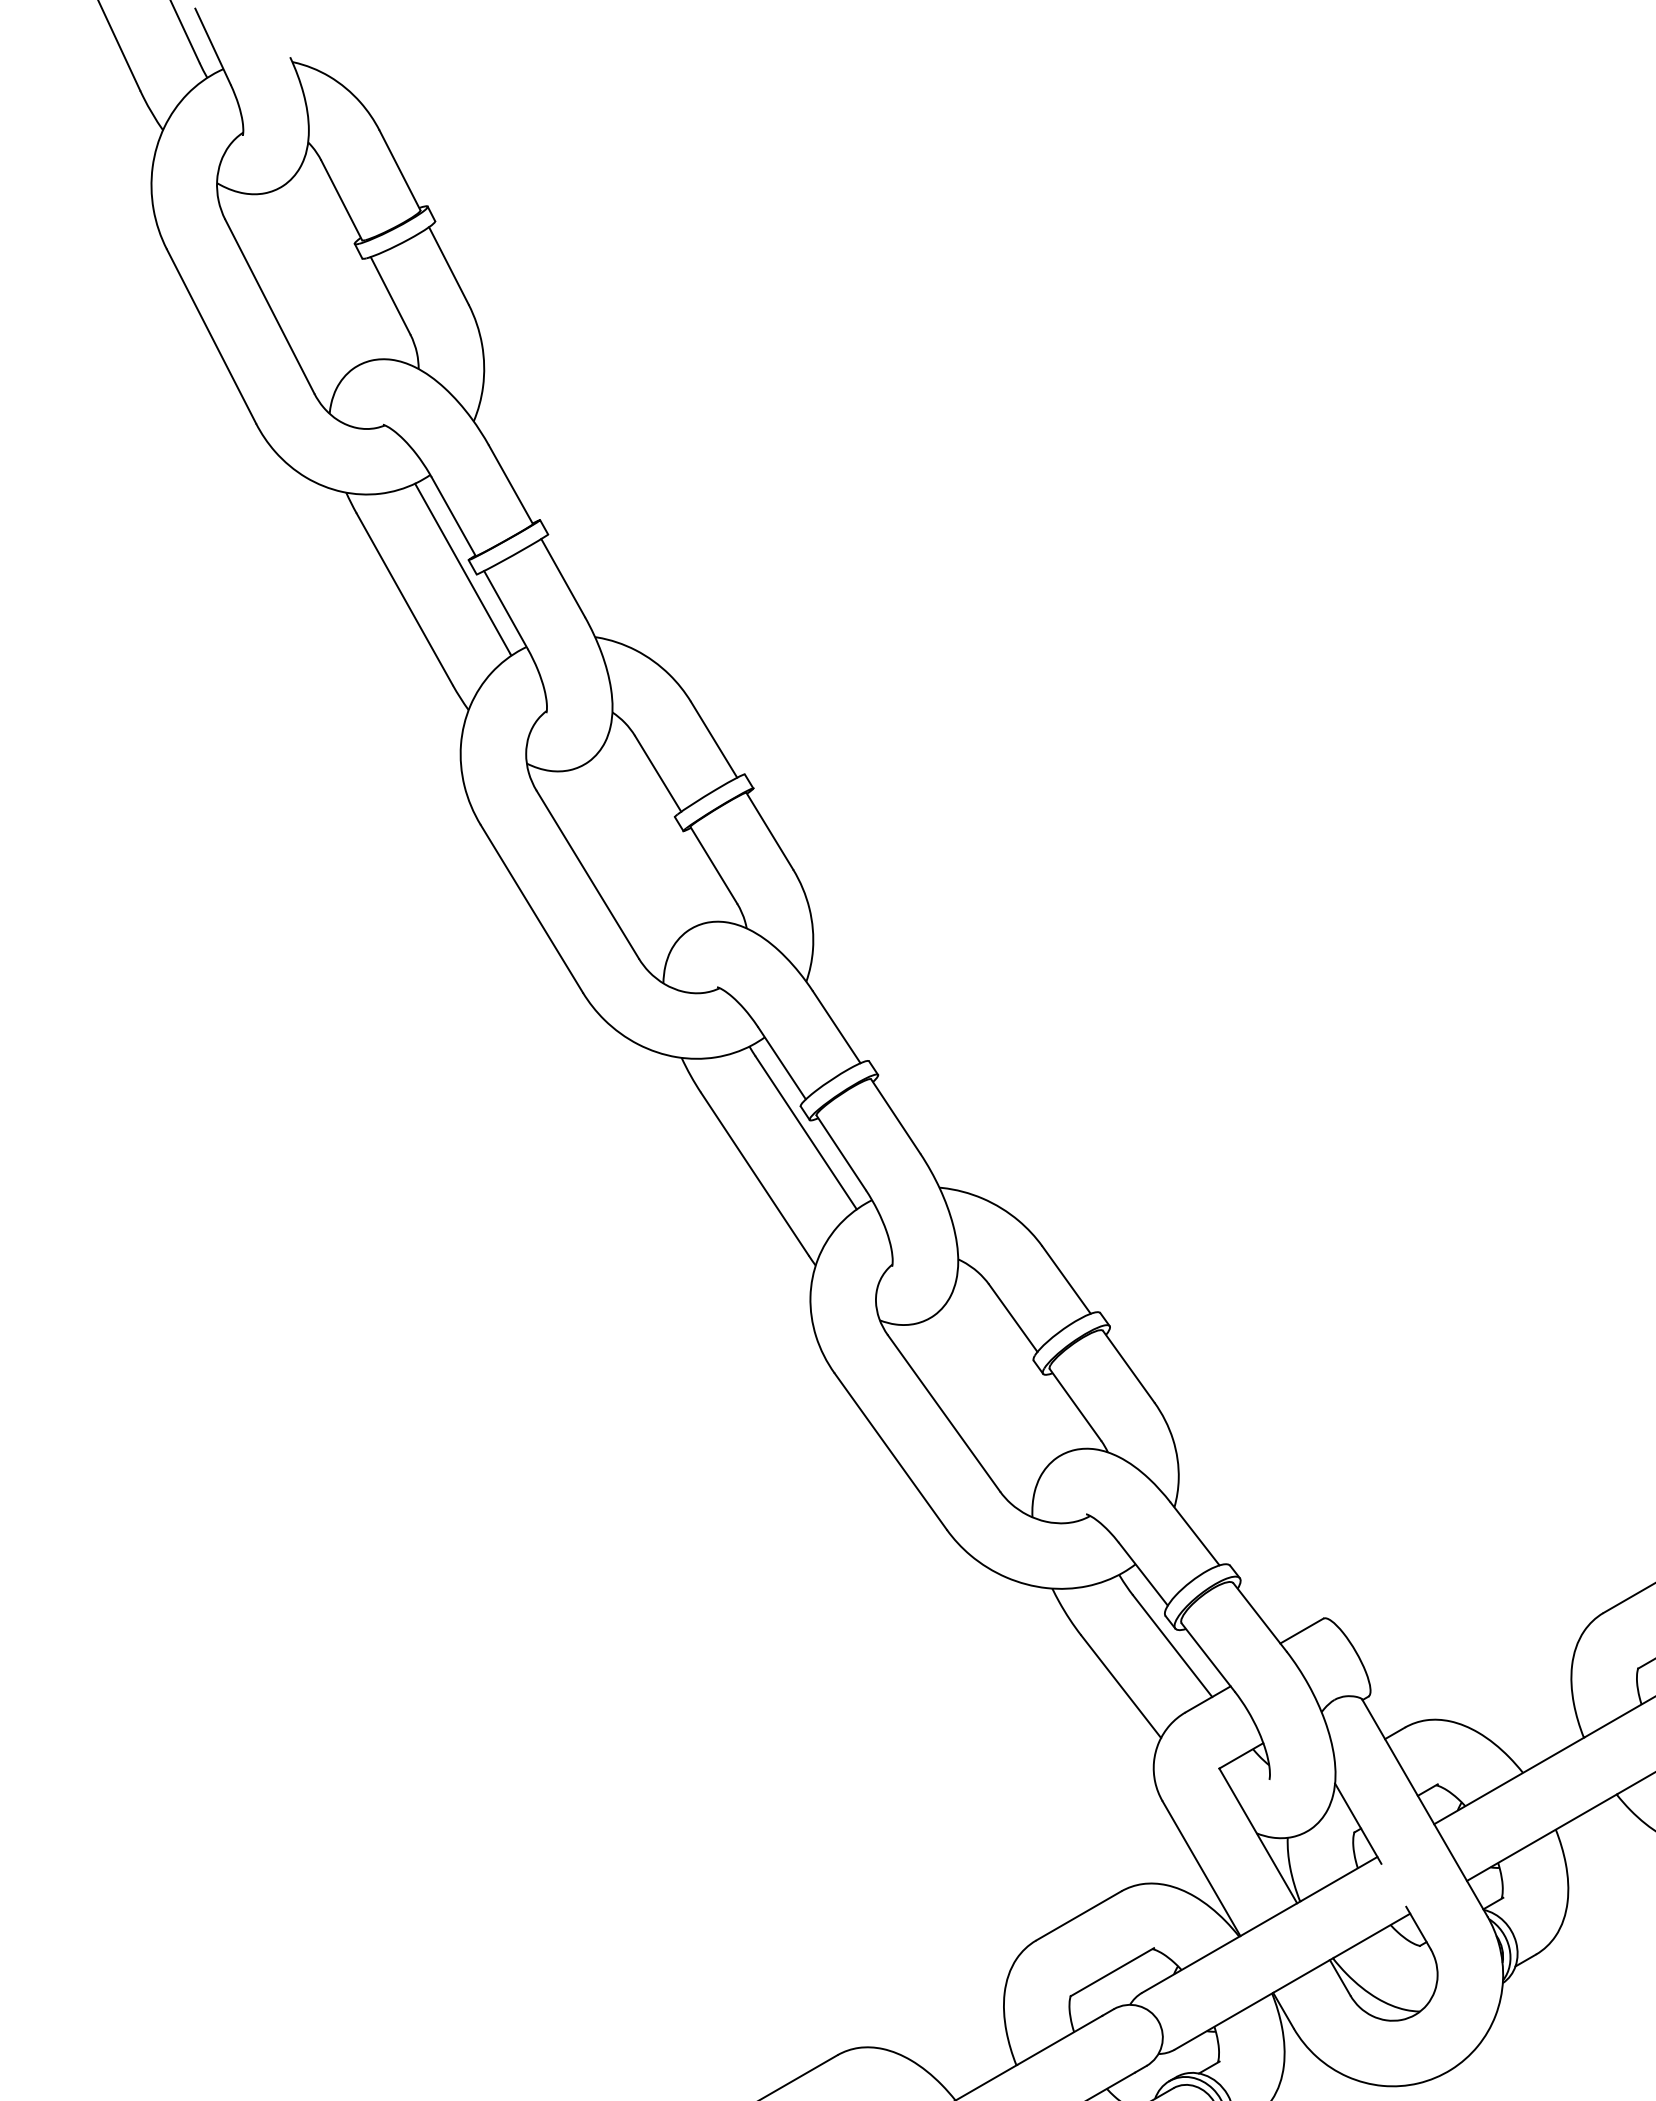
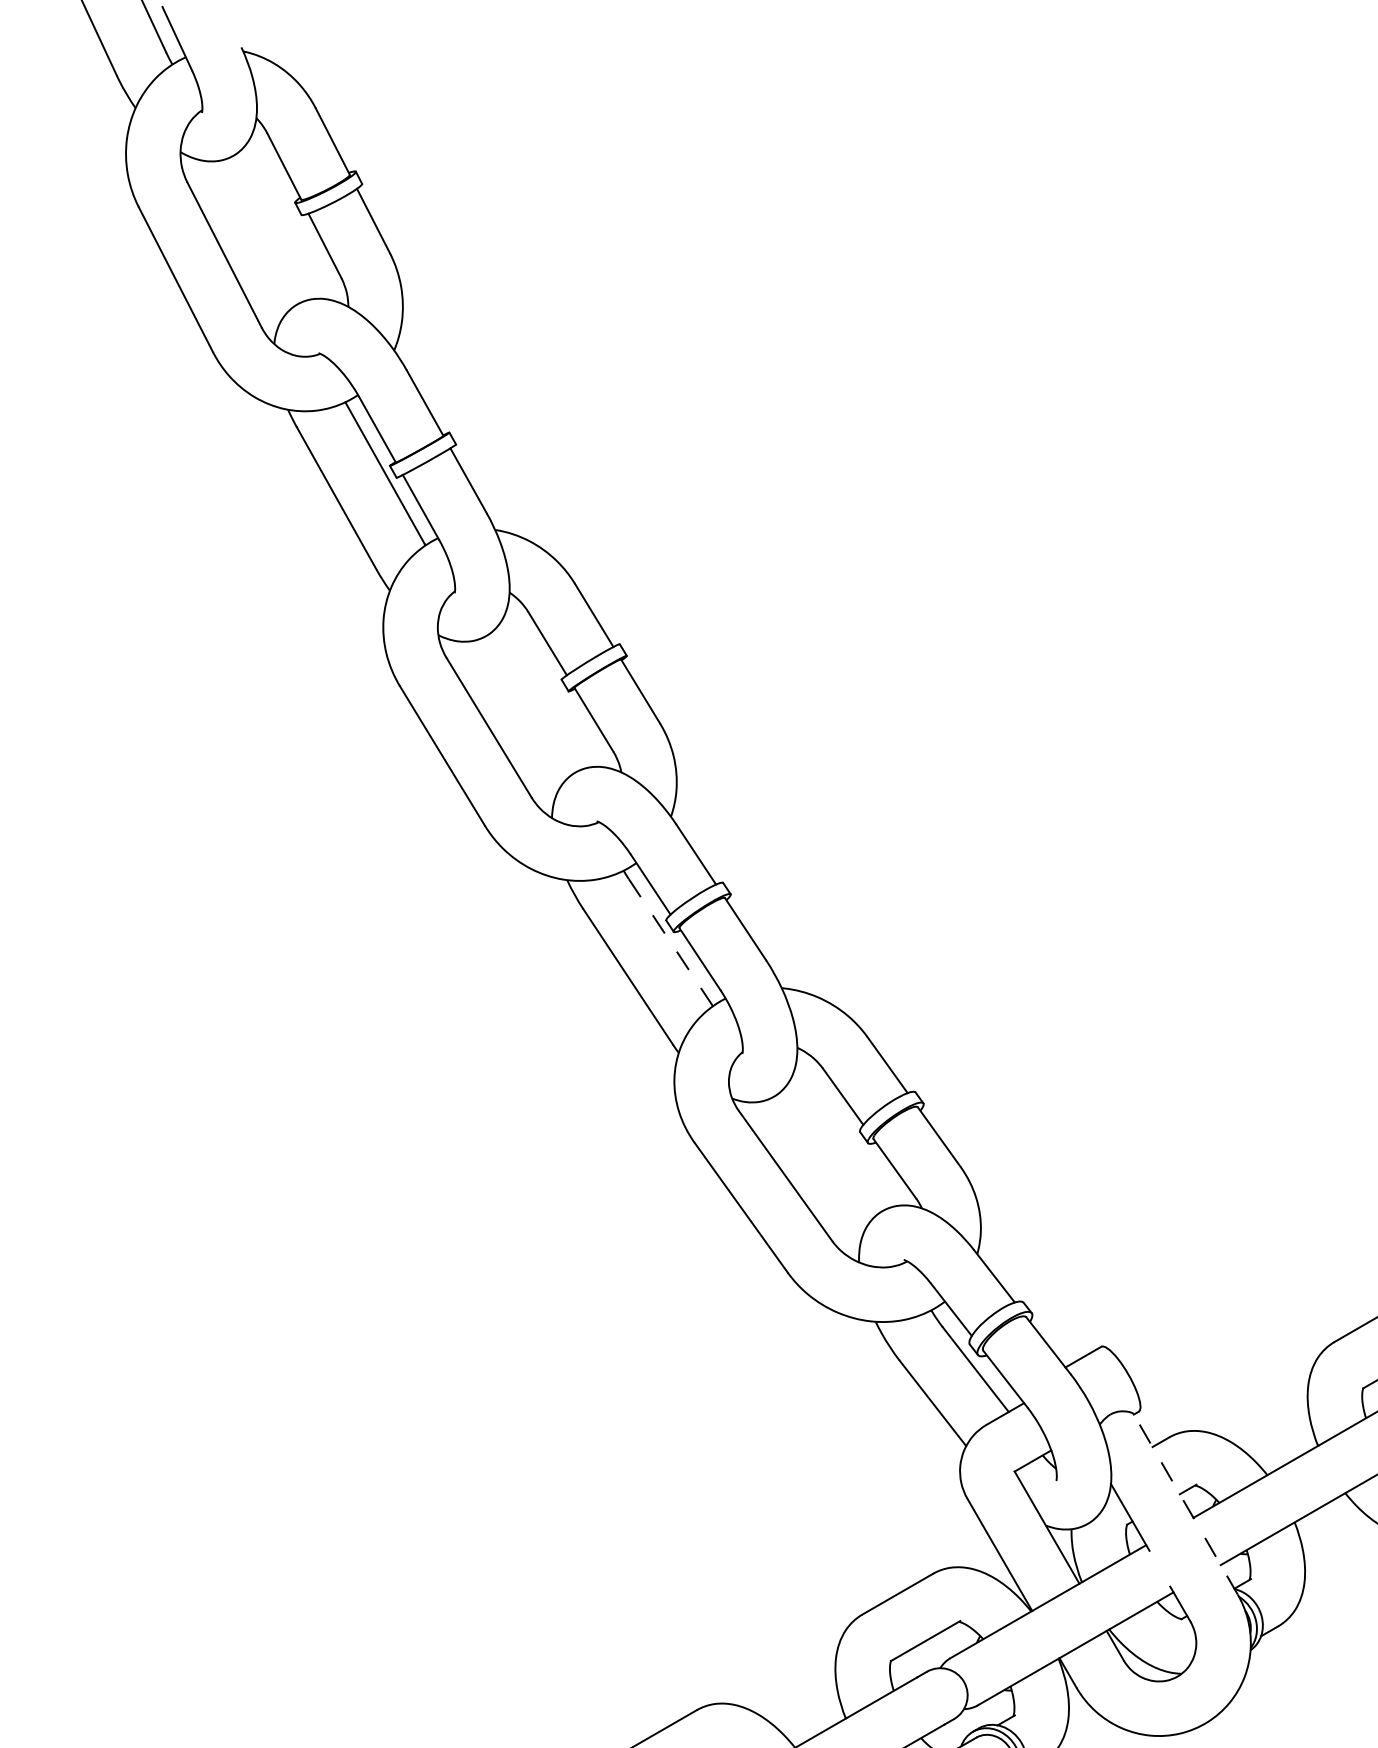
line: (806, 1133) -> (671, 943), solid -> dashed
line: (1424, 1807) -> (1185, 1503), solid -> dashed

